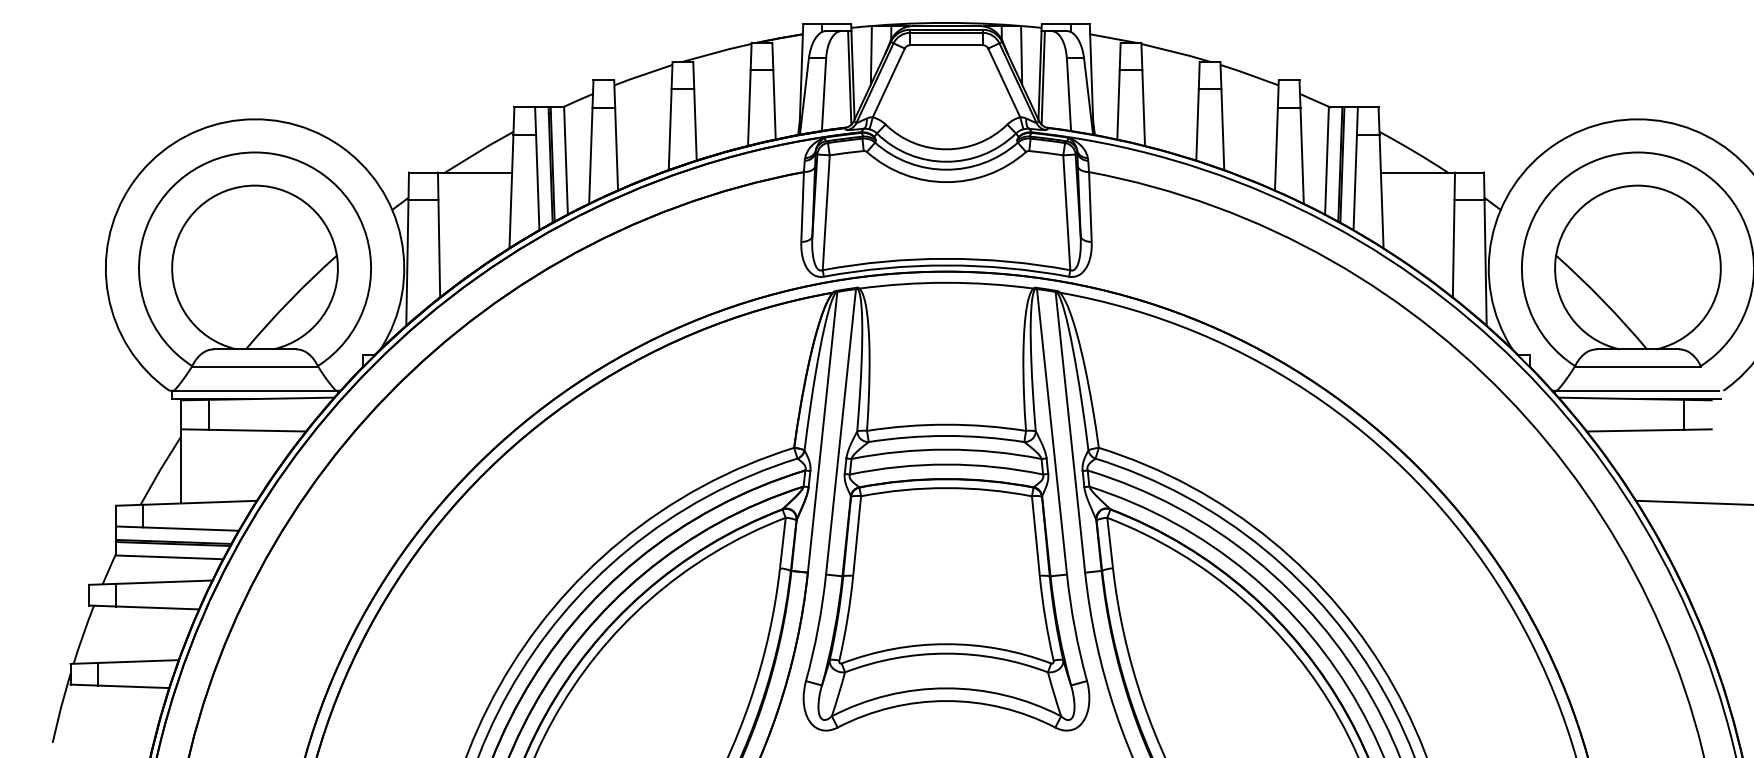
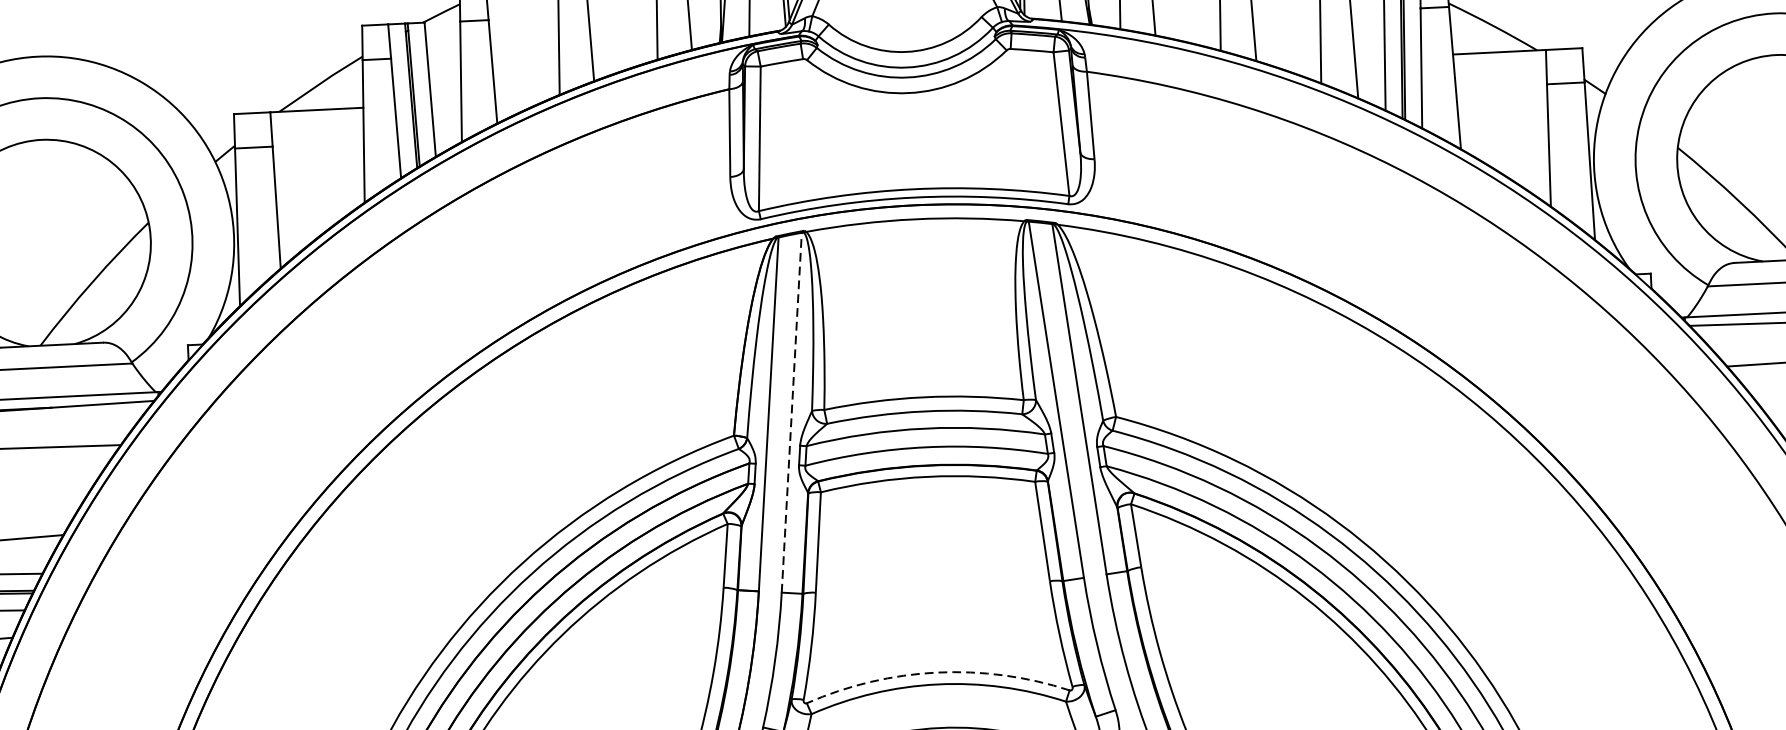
line: (841, 431) -> (792, 412), solid -> dashed
arc: (946, 644) -> (937, 672), solid -> dashed

